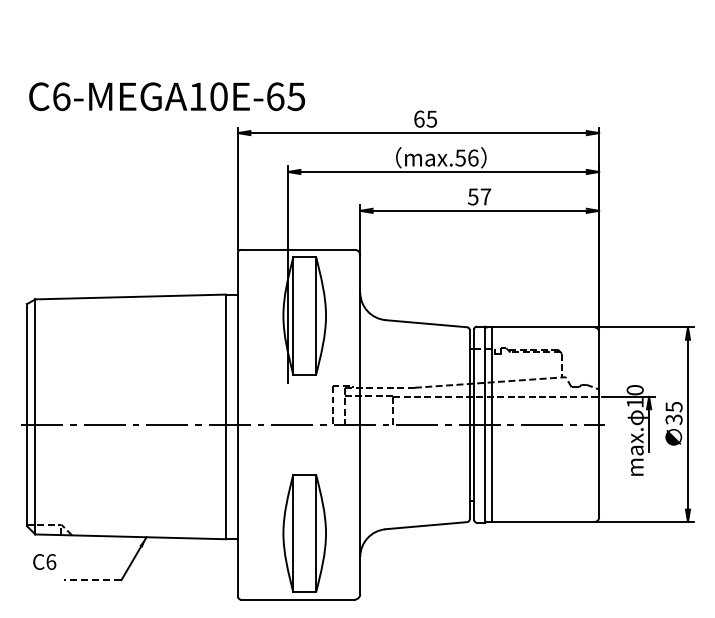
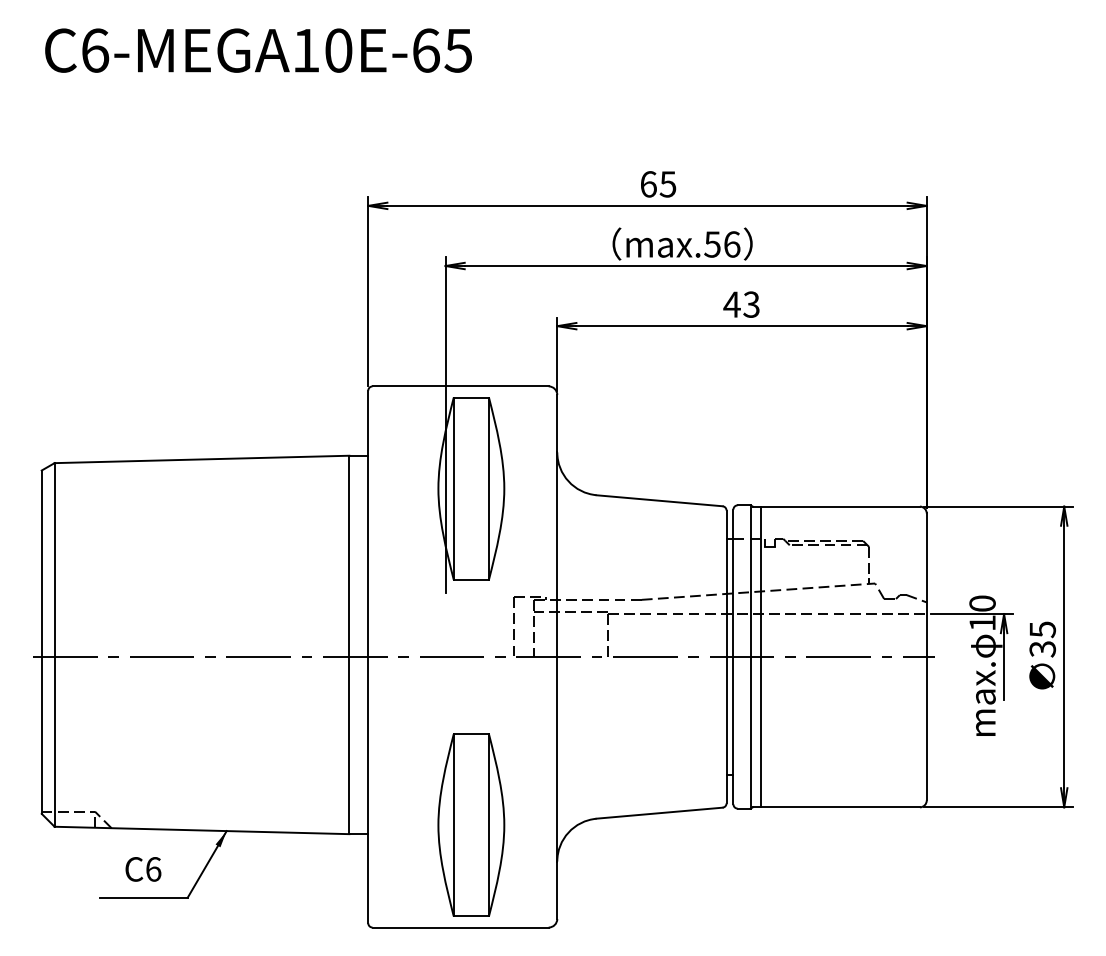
text: (167, 96) -> (259, 50), moved
text: (479, 196) -> (741, 303), 57 -> 43
text: (44, 561) -> (143, 868), moved
line: (92, 580) -> (143, 897), dashed -> solid

